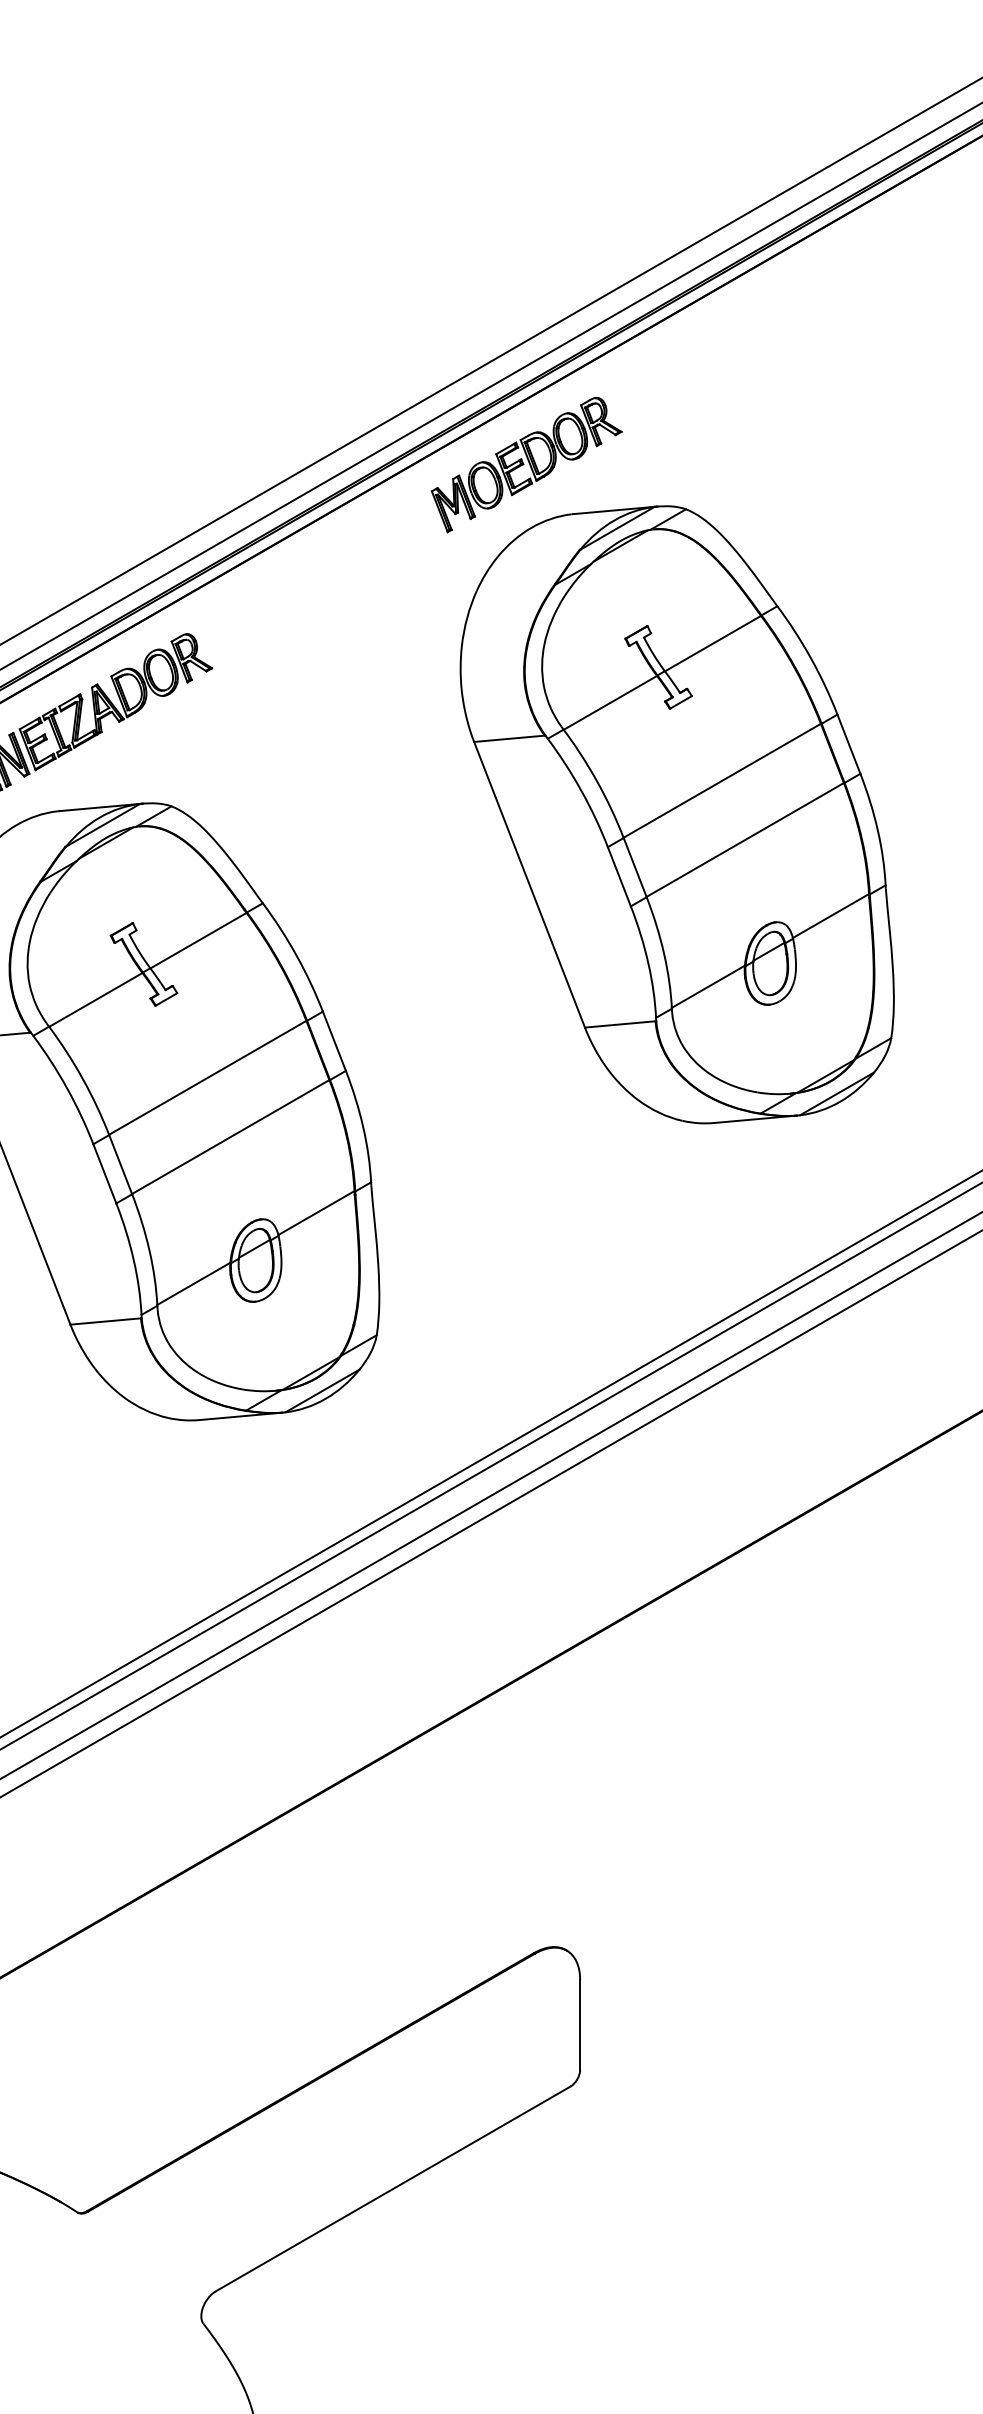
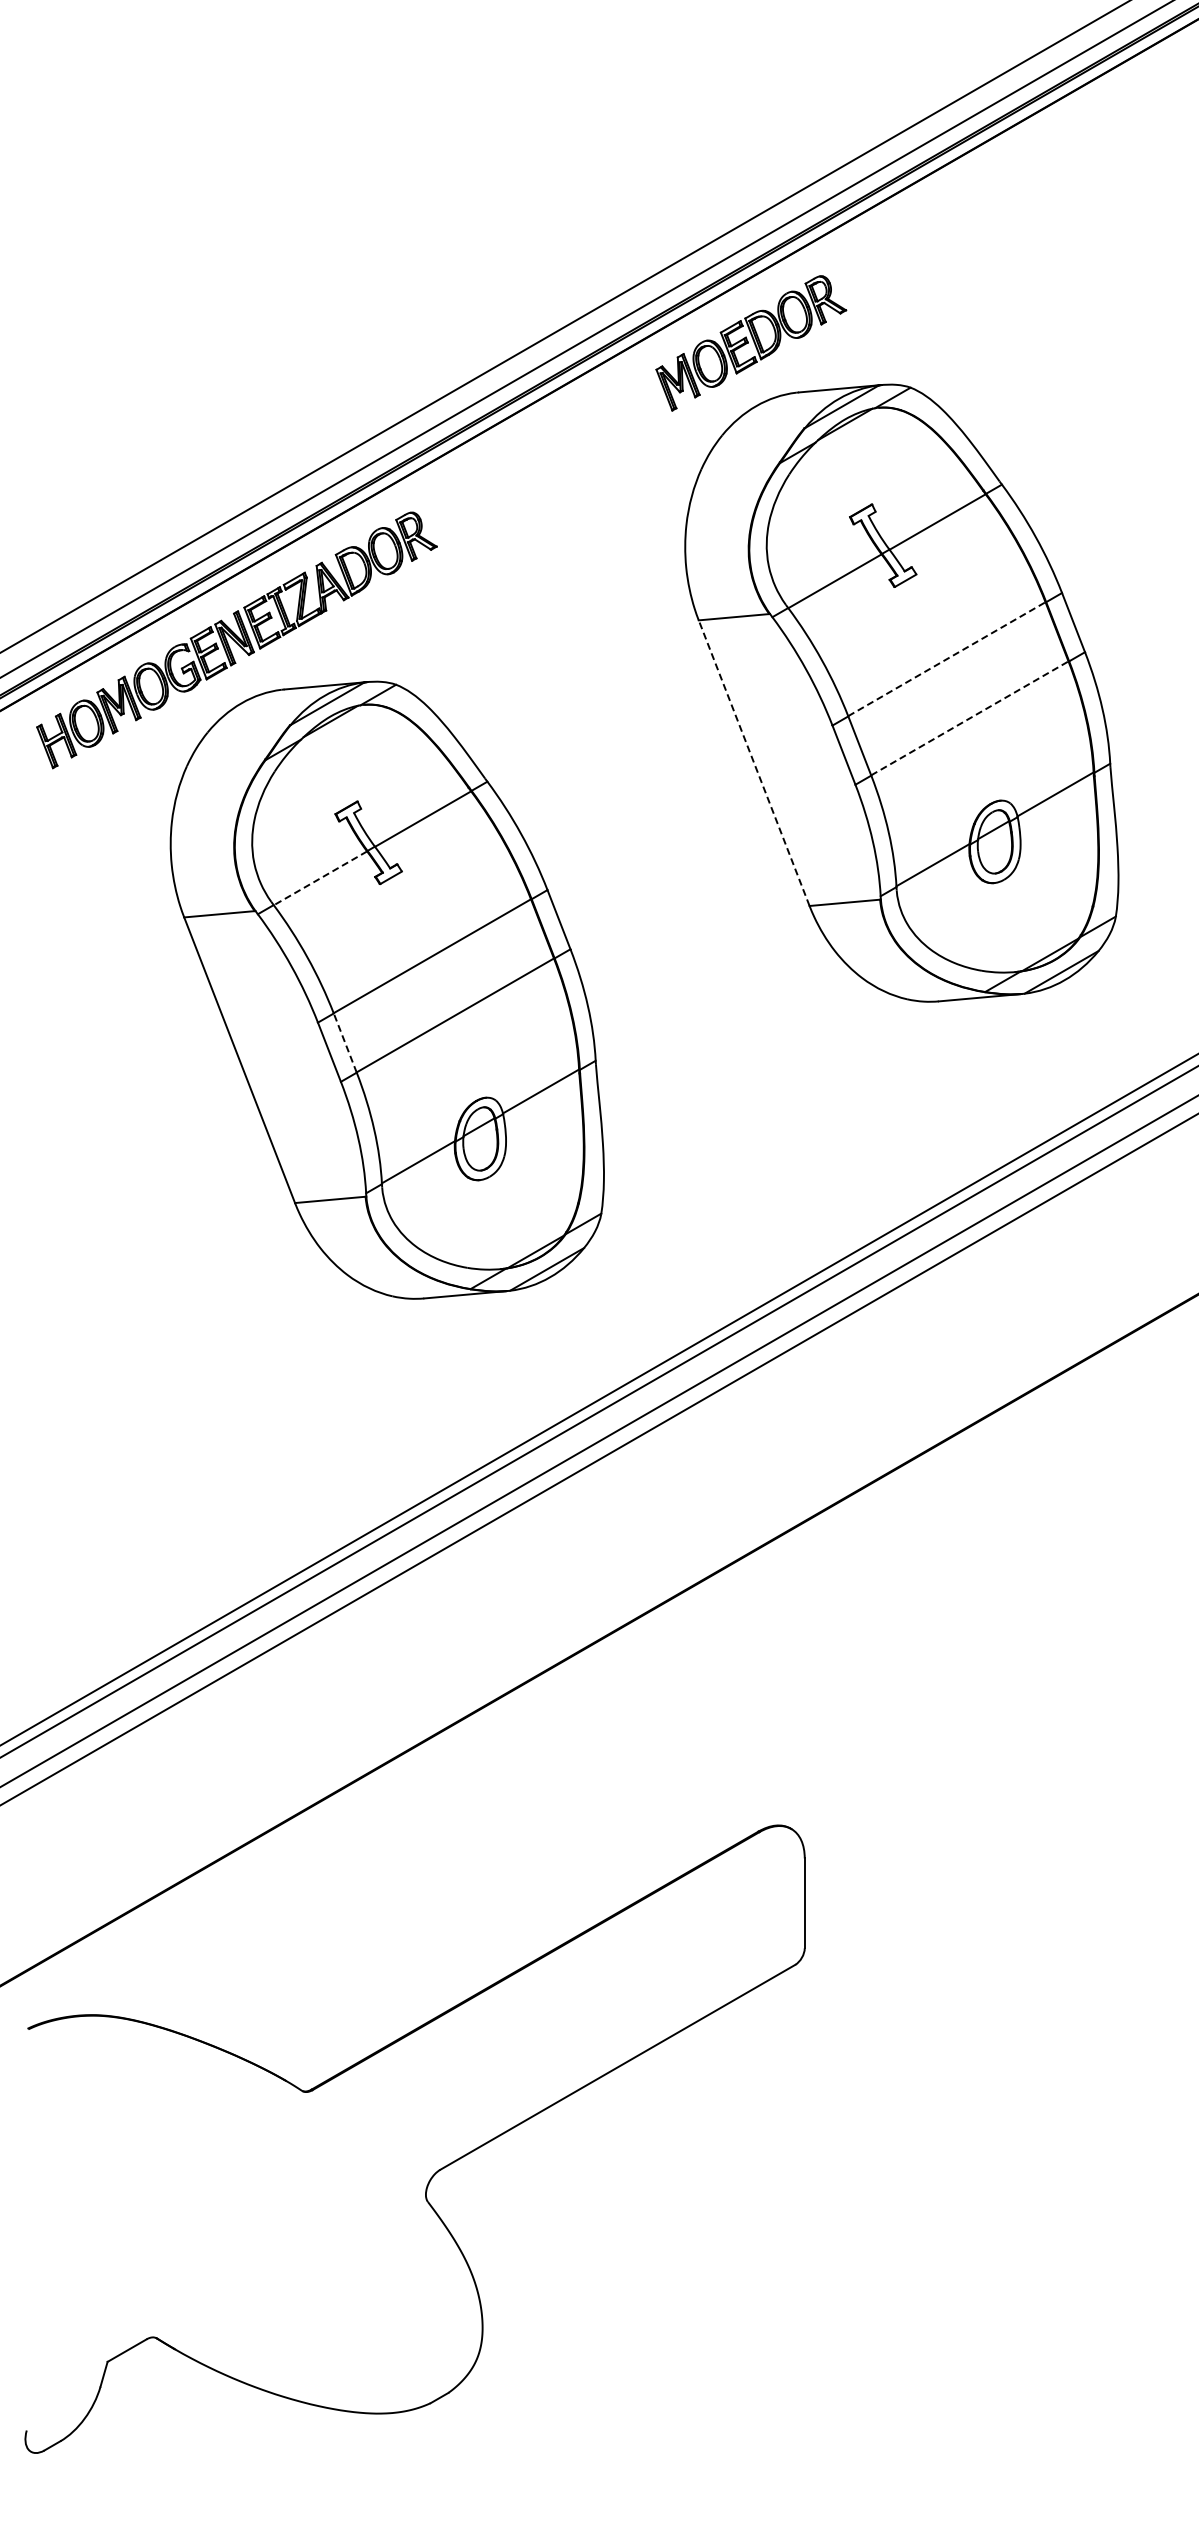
line: (721, 781) -> (946, 659), solid -> dashed
line: (744, 840) -> (969, 718), solid -> dashed
line: (528, 884) -> (753, 762), solid -> dashed
line: (95, 1000) -> (320, 878), solid -> dashed
line: (120, 1165) -> (345, 1043), solid -> dashed

